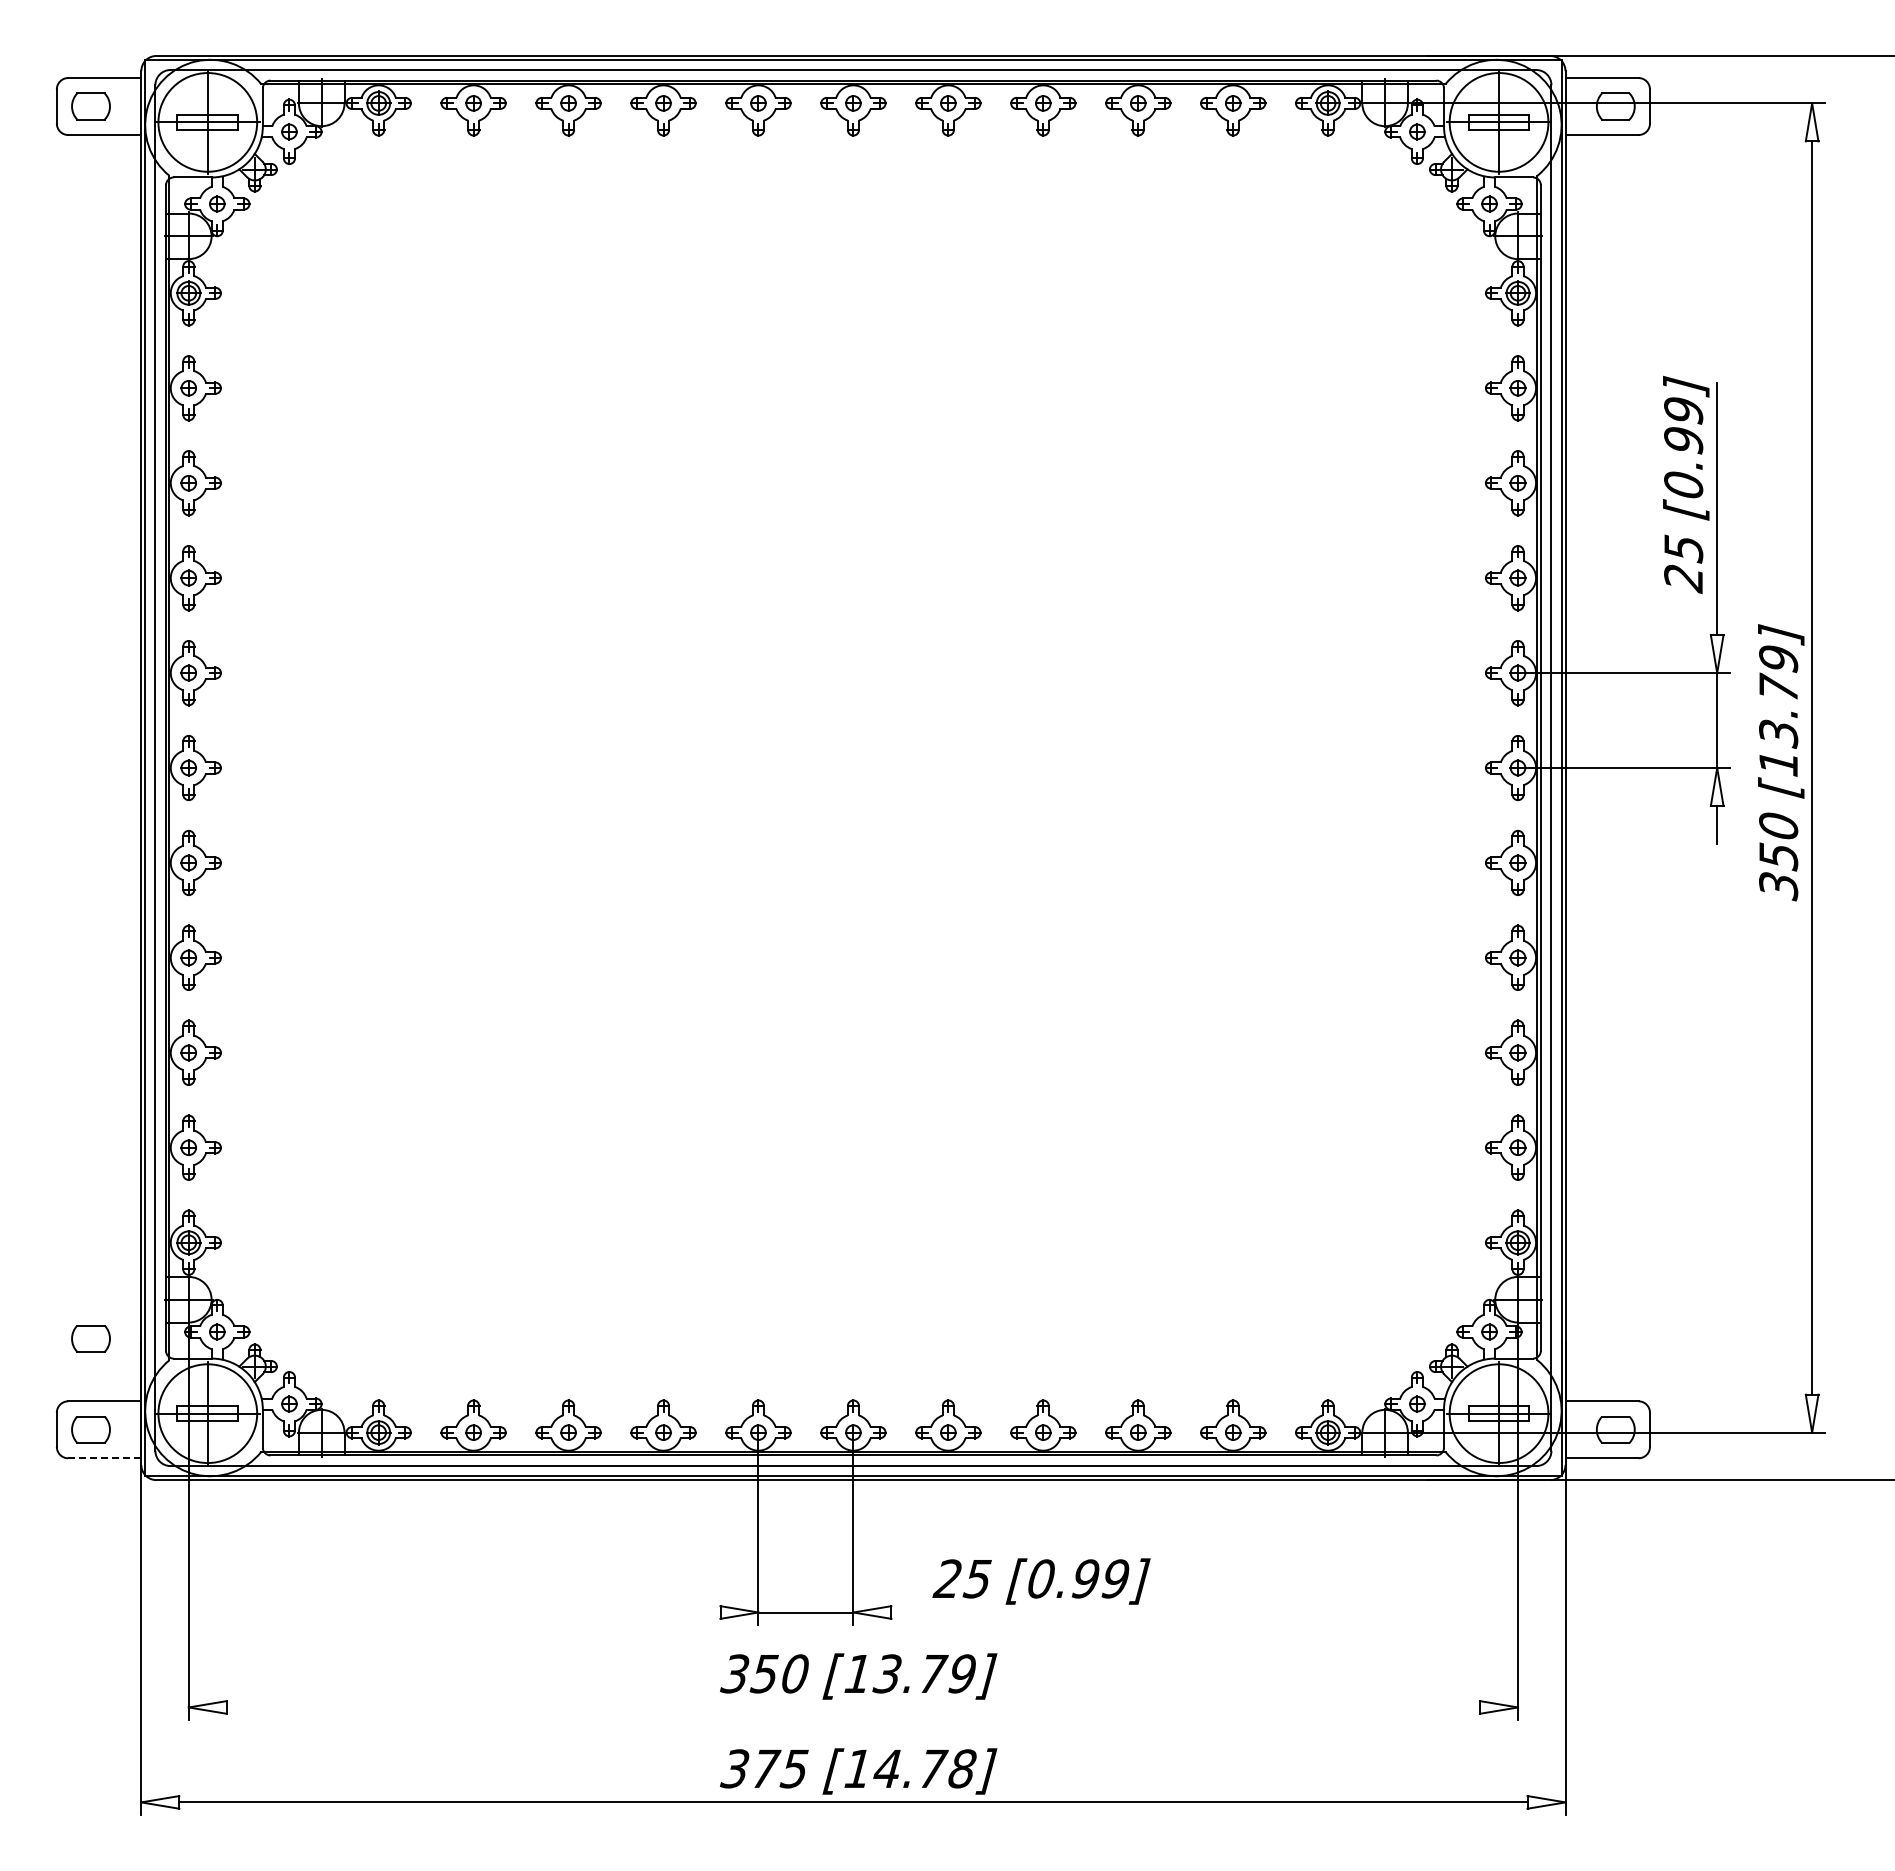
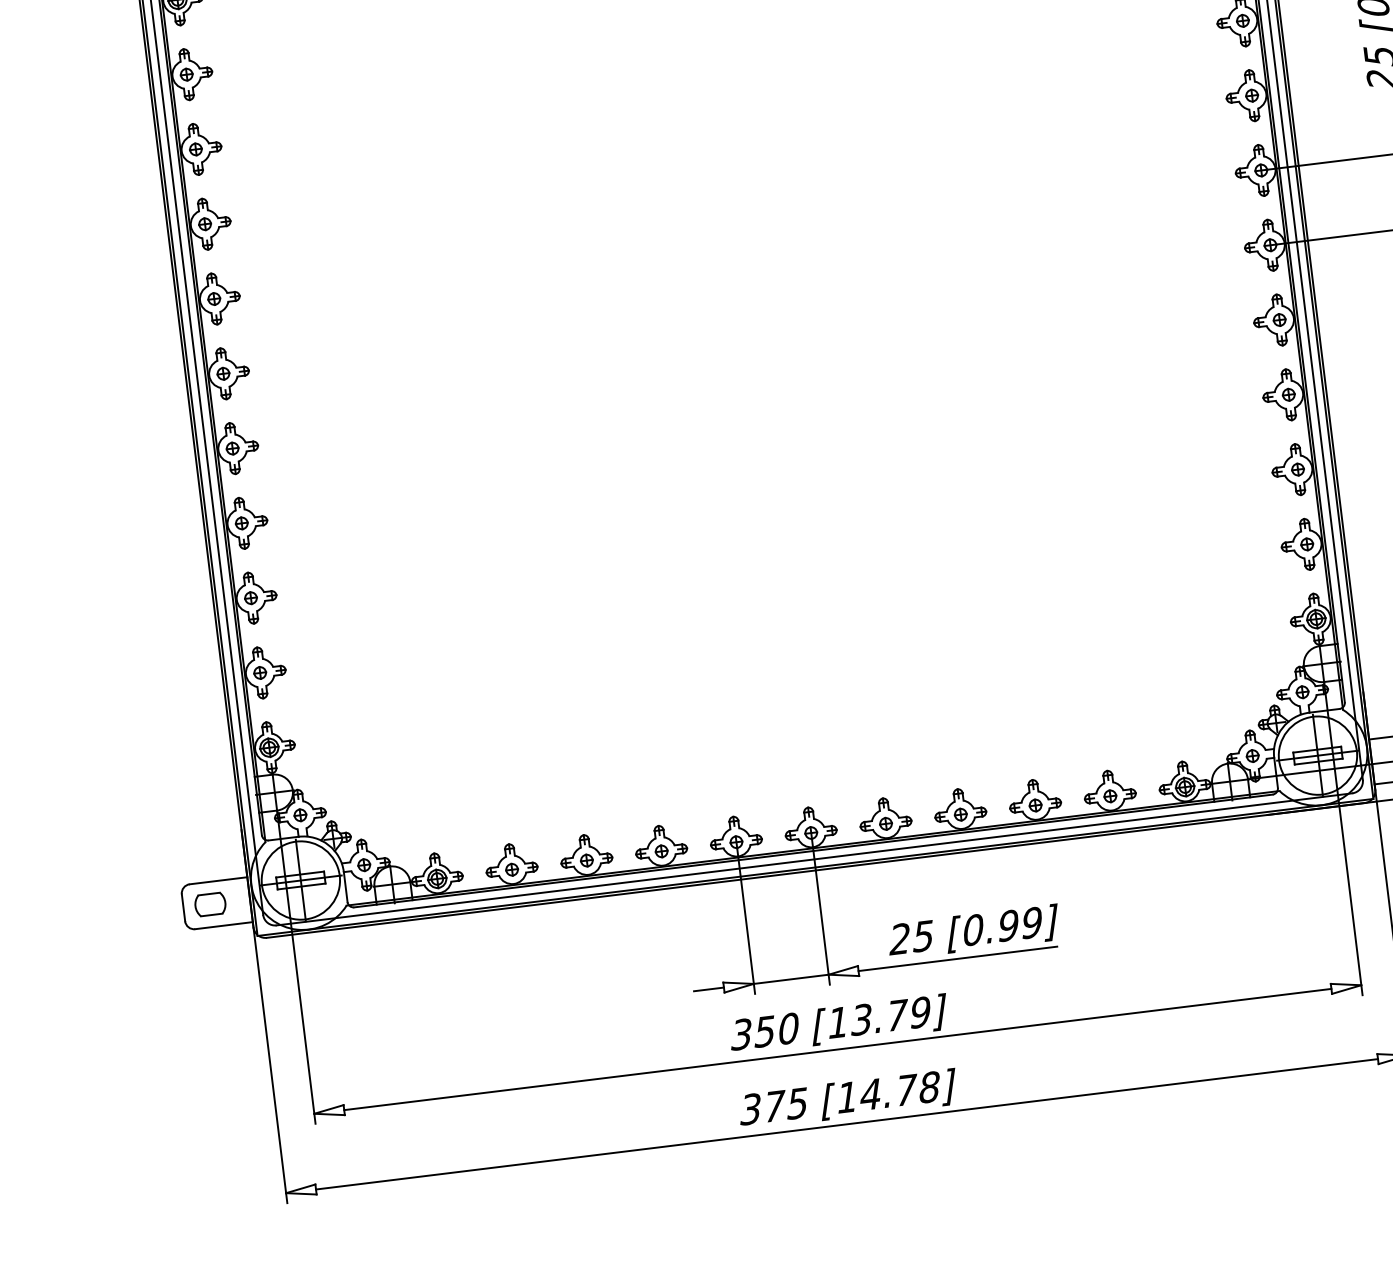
part: (90, 1338) -> (201, 832), removed
line: (104, 1458) -> (223, 925), dashed -> solid
line: (701, 1612) -> (708, 989), added
line: (1017, 1612) -> (957, 958), added
line: (853, 1707) -> (837, 1049), added

